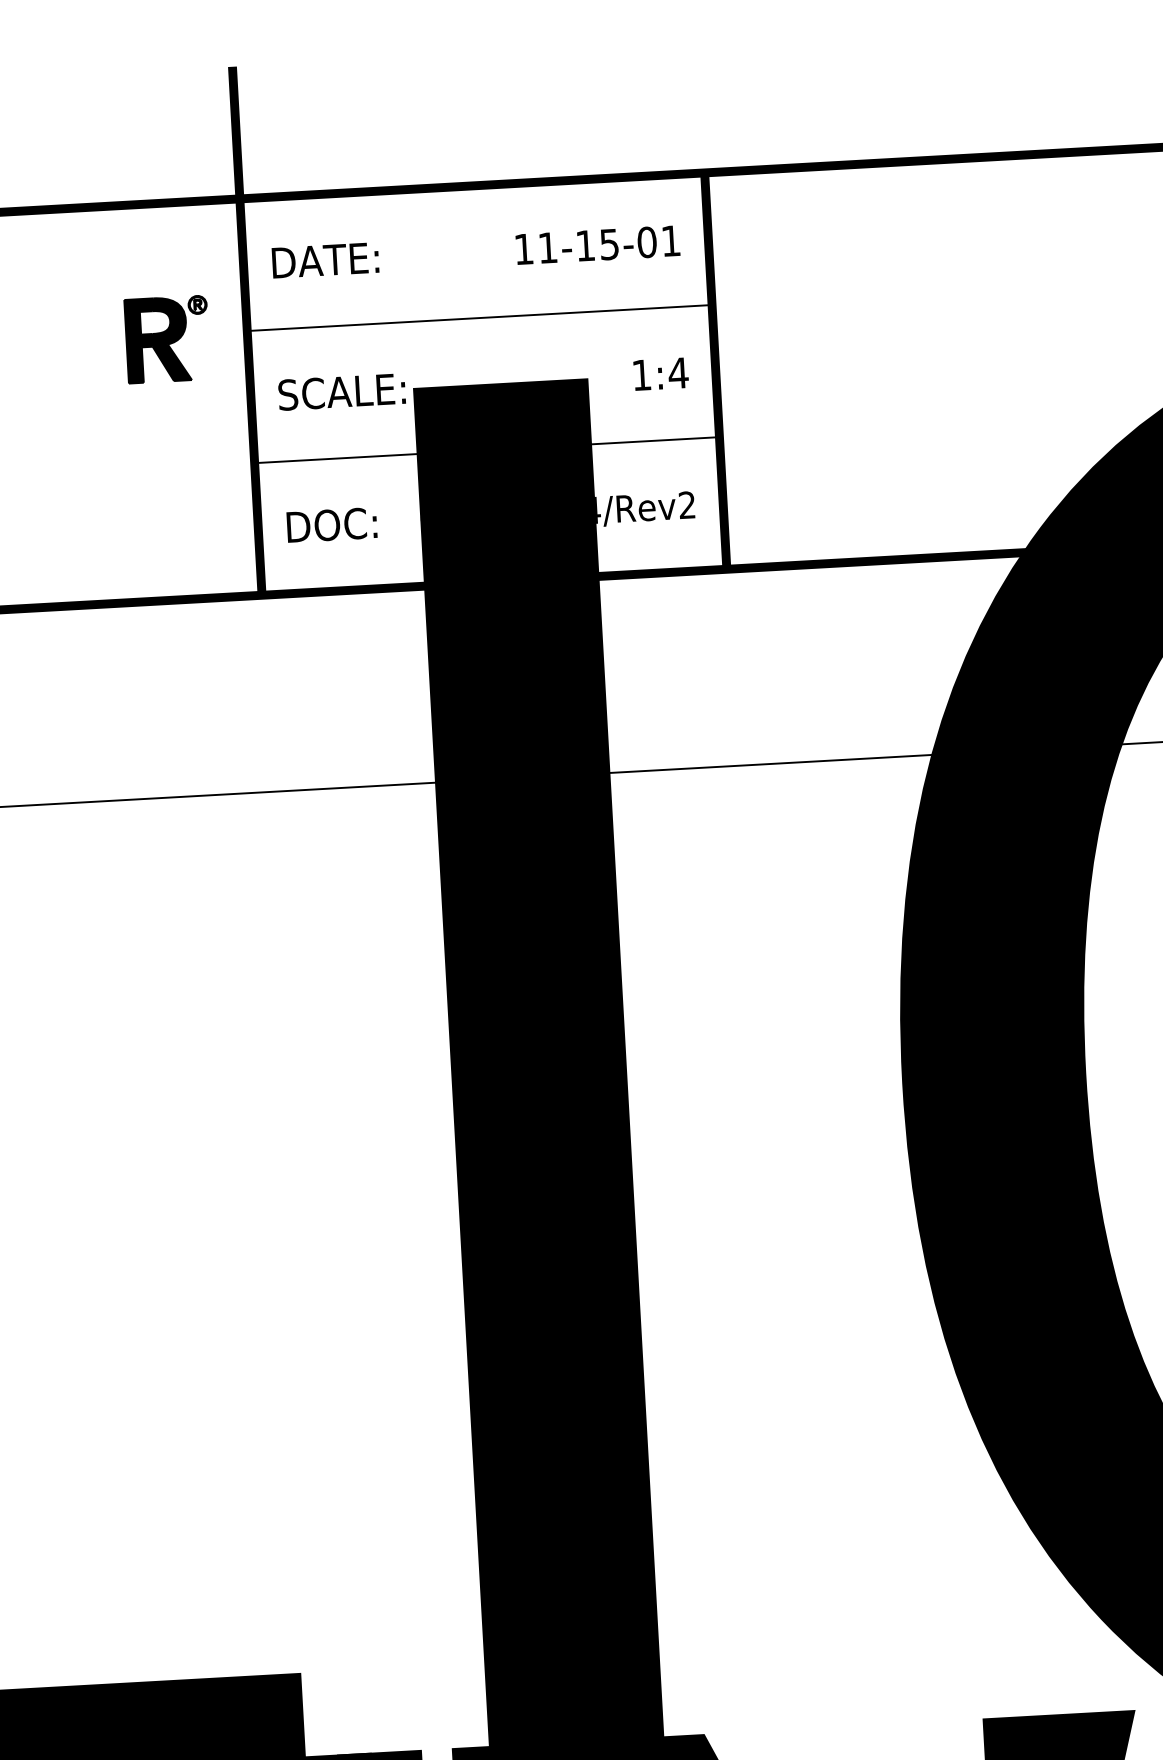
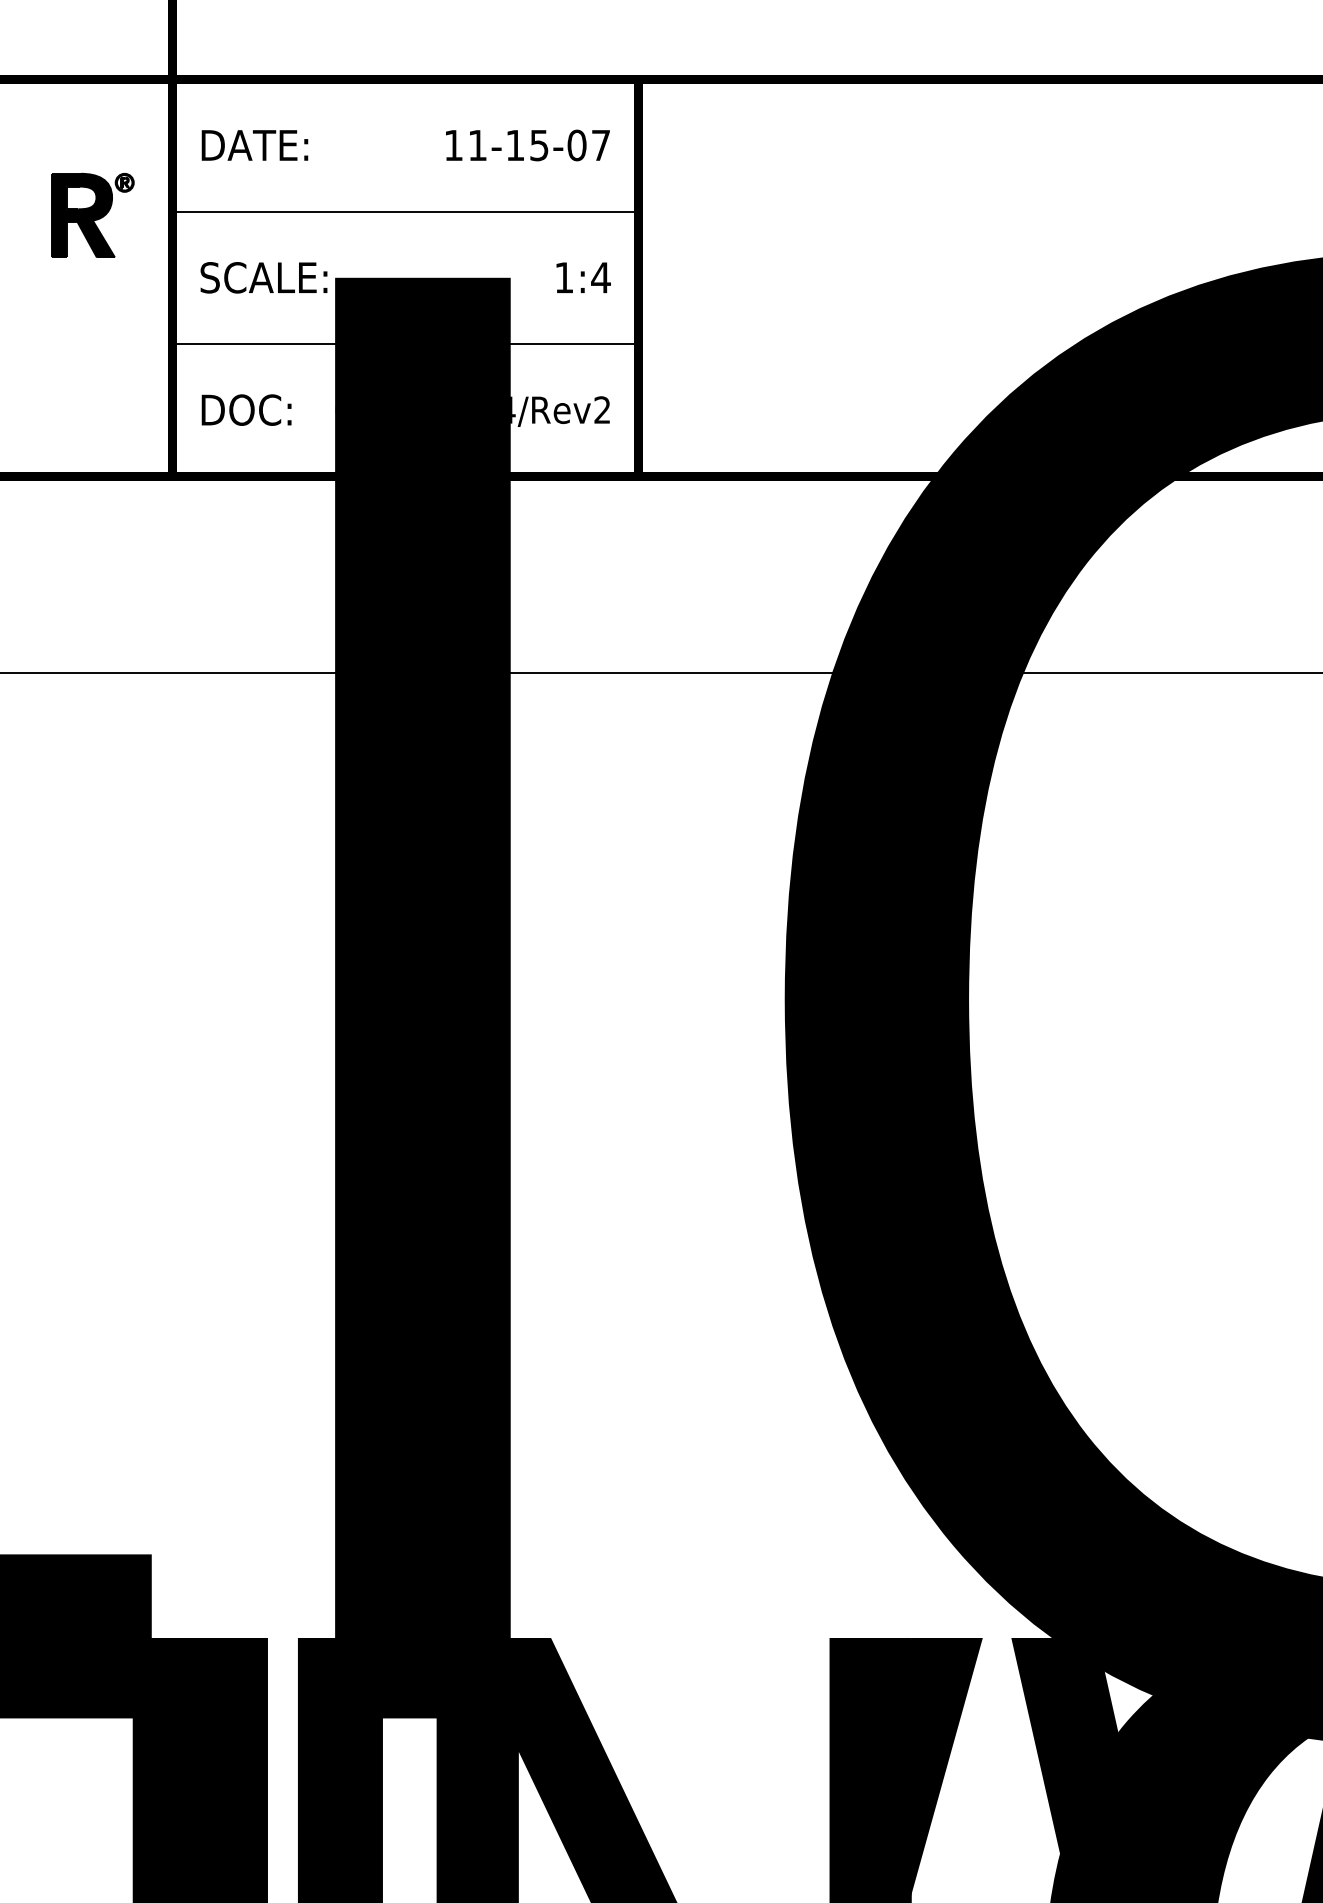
text: (670, 241) -> (600, 145), 11-15-01 -> 11-15-07

